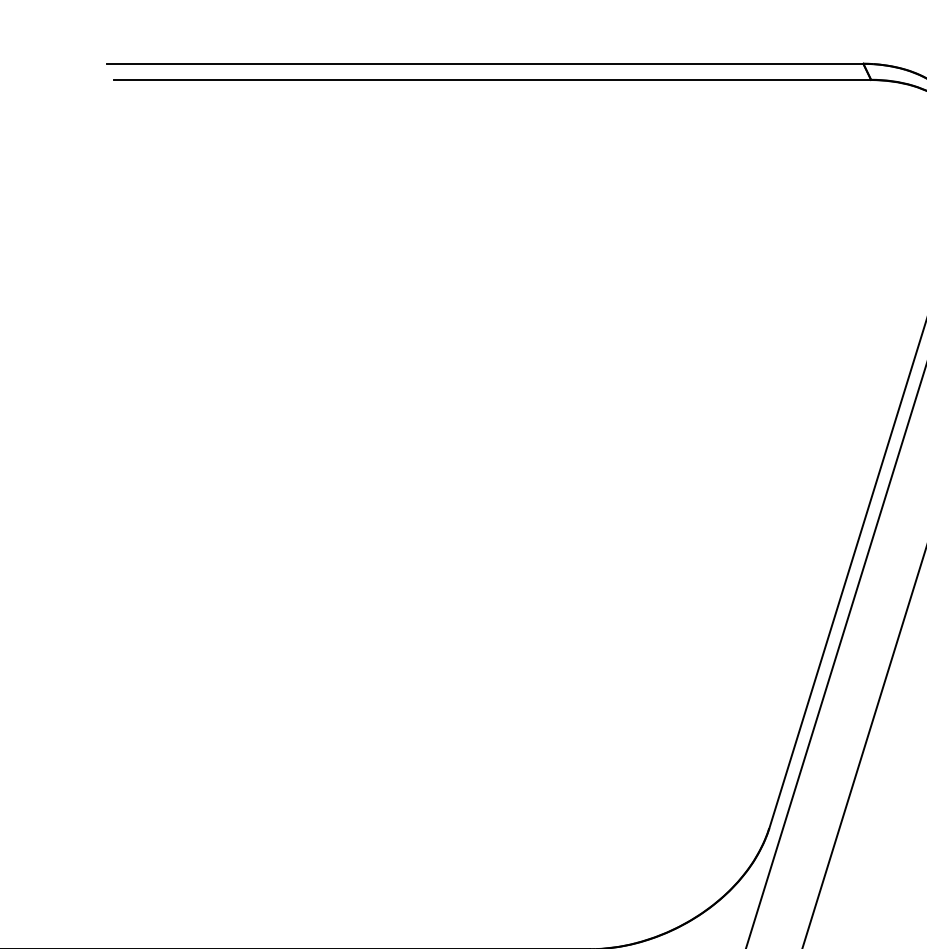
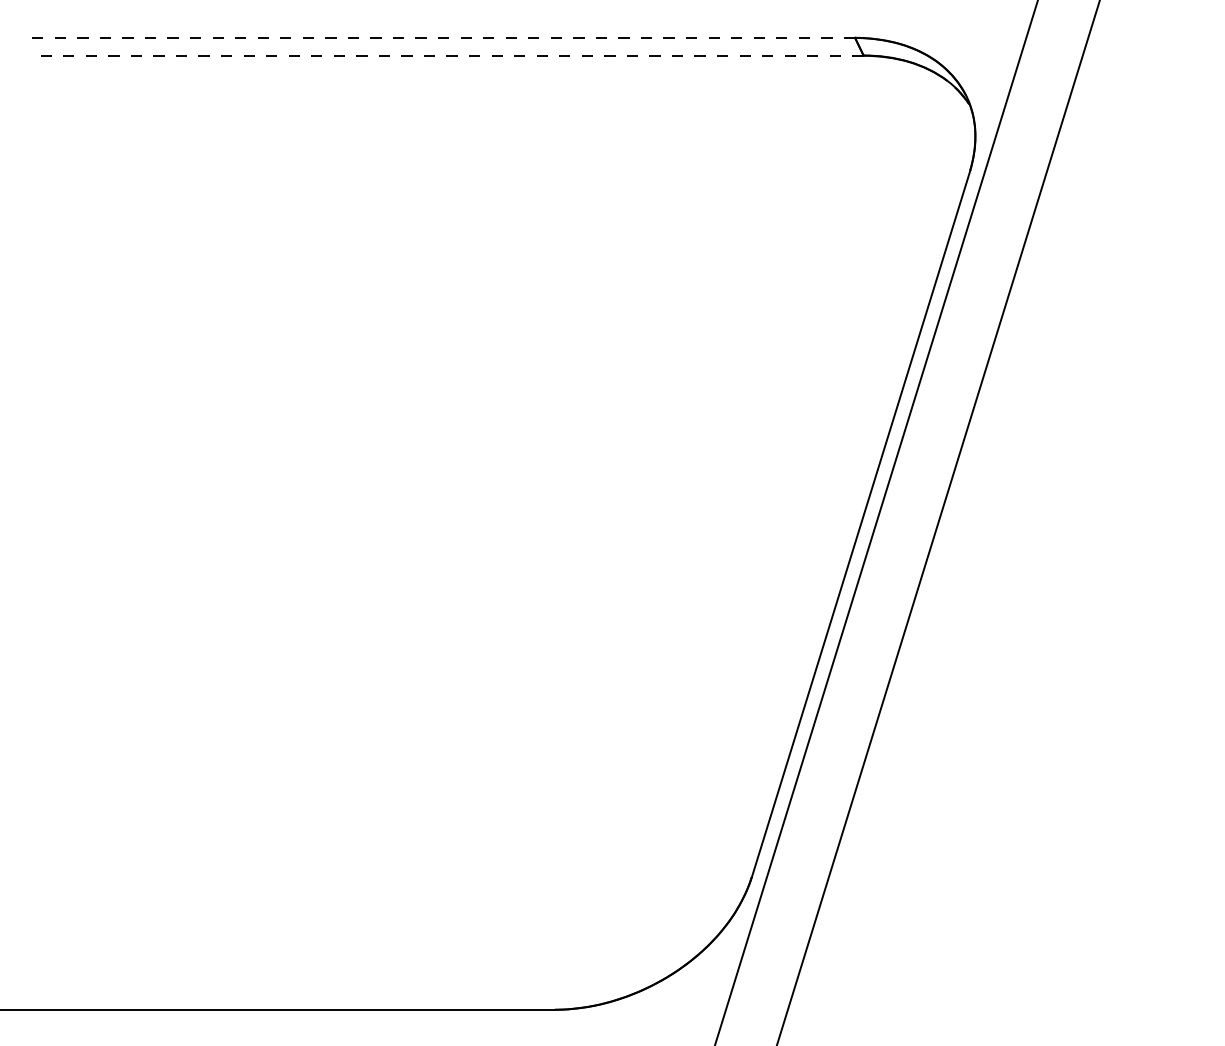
line: (484, 63) -> (439, 37), solid -> dashed
line: (492, 79) -> (447, 55), solid -> dashed

